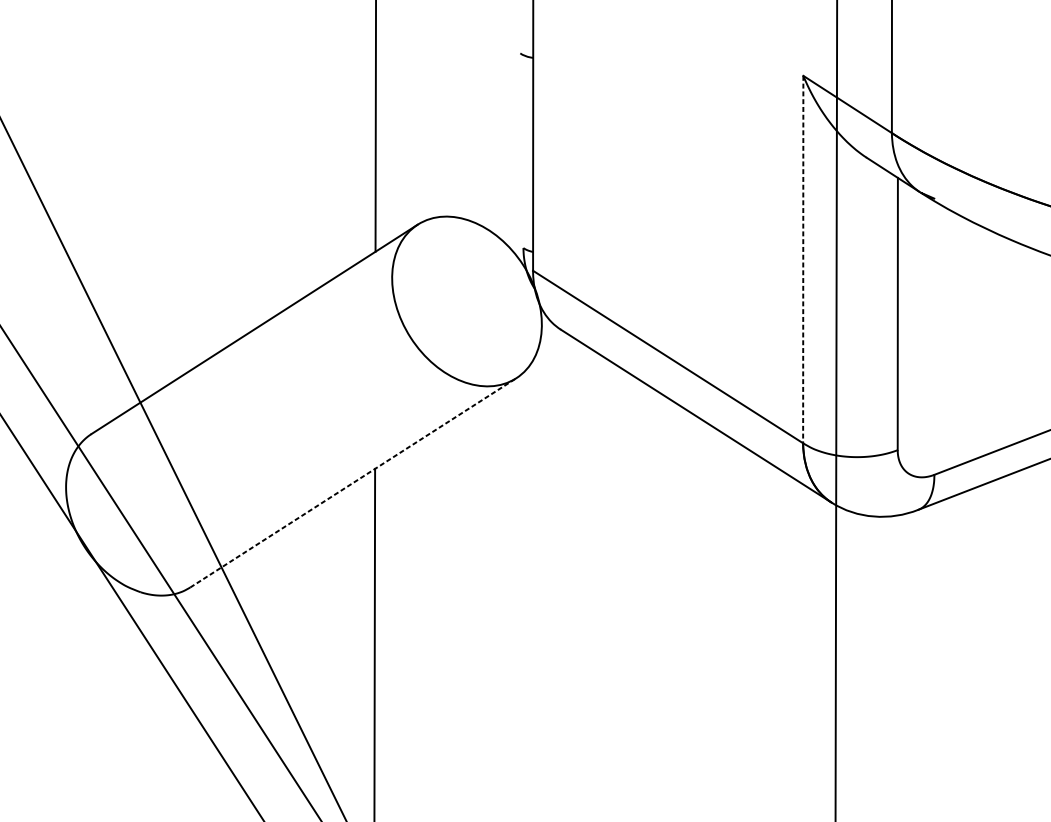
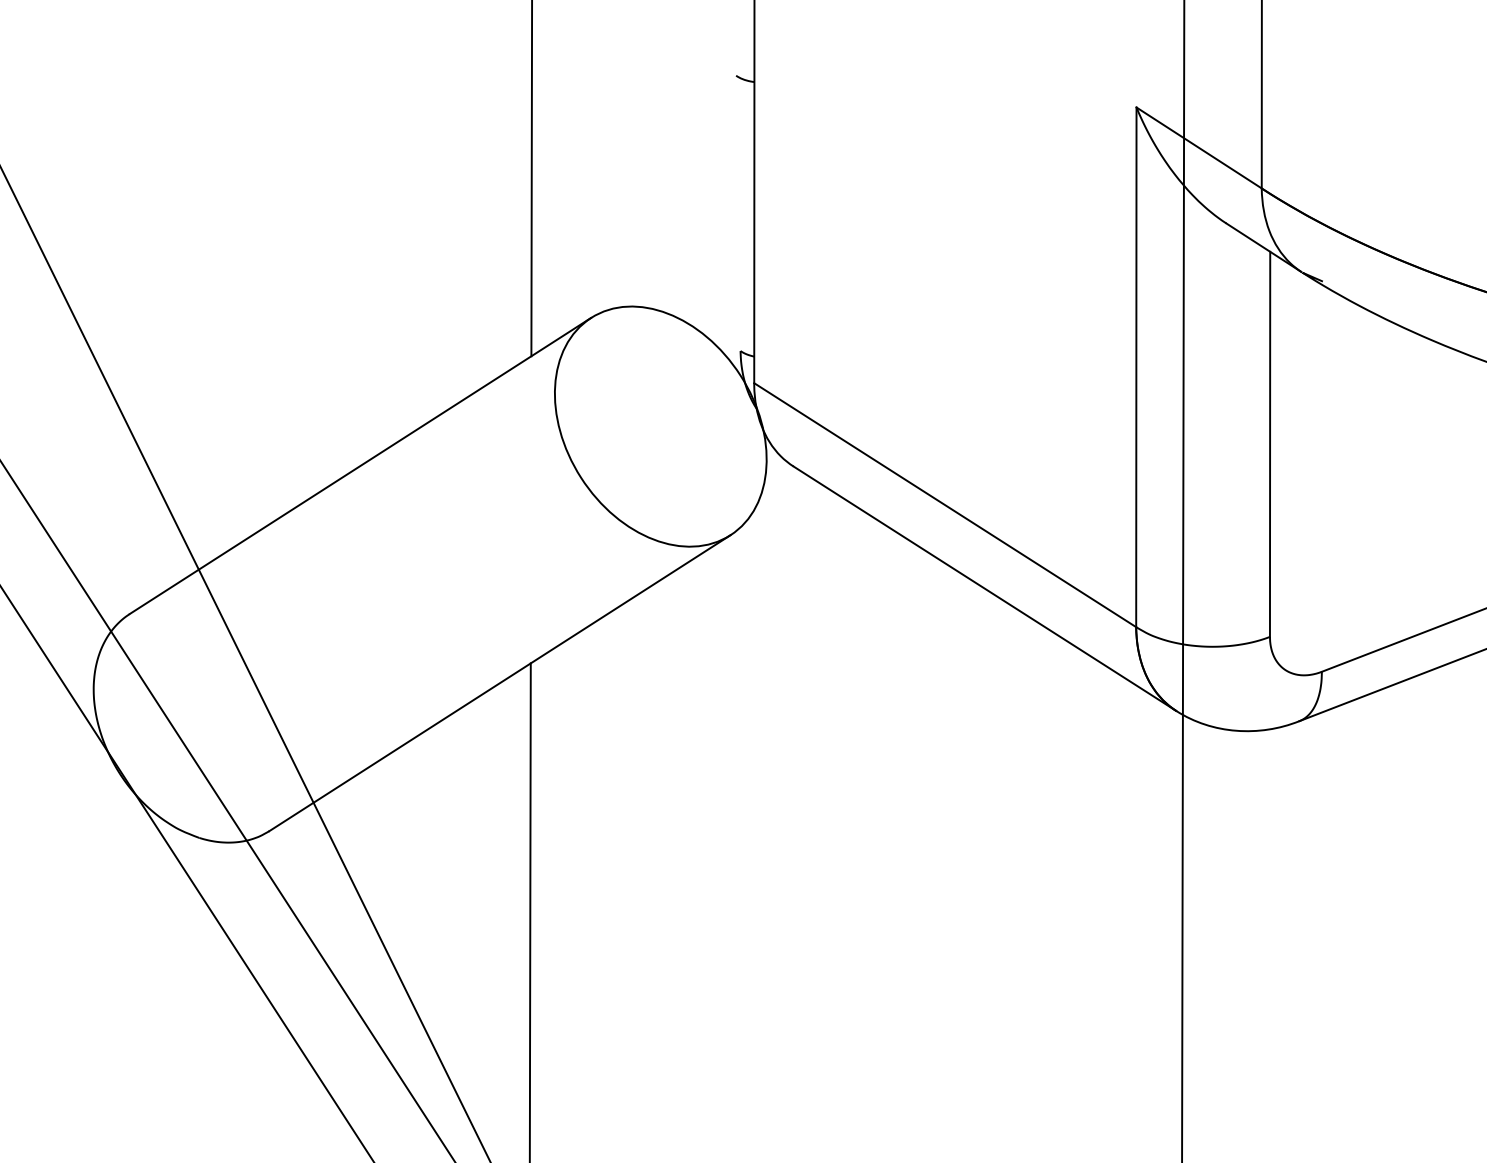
line: (803, 259) -> (1136, 367), dashed -> solid
line: (352, 483) -> (499, 683), dashed -> solid

